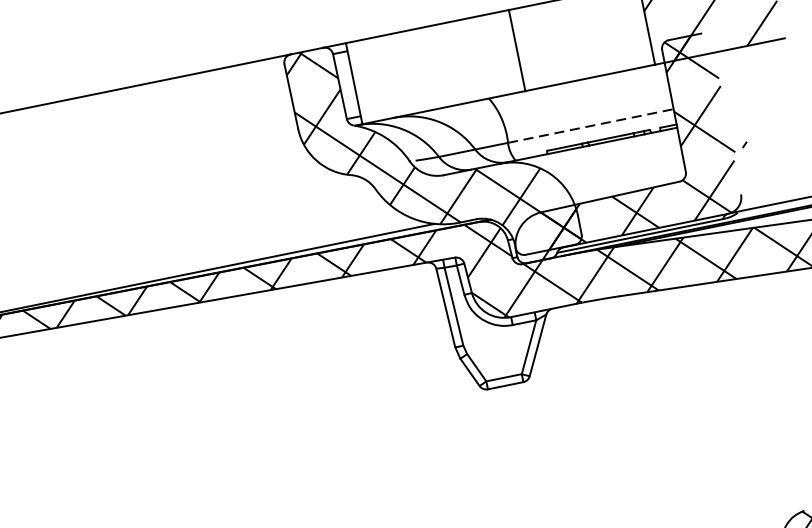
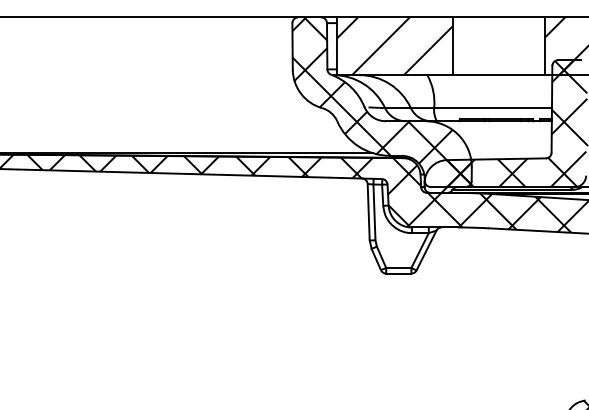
hatch: (436, 67) -> (395, 46), added
line: (591, 126) -> (493, 108), dashed -> solid

